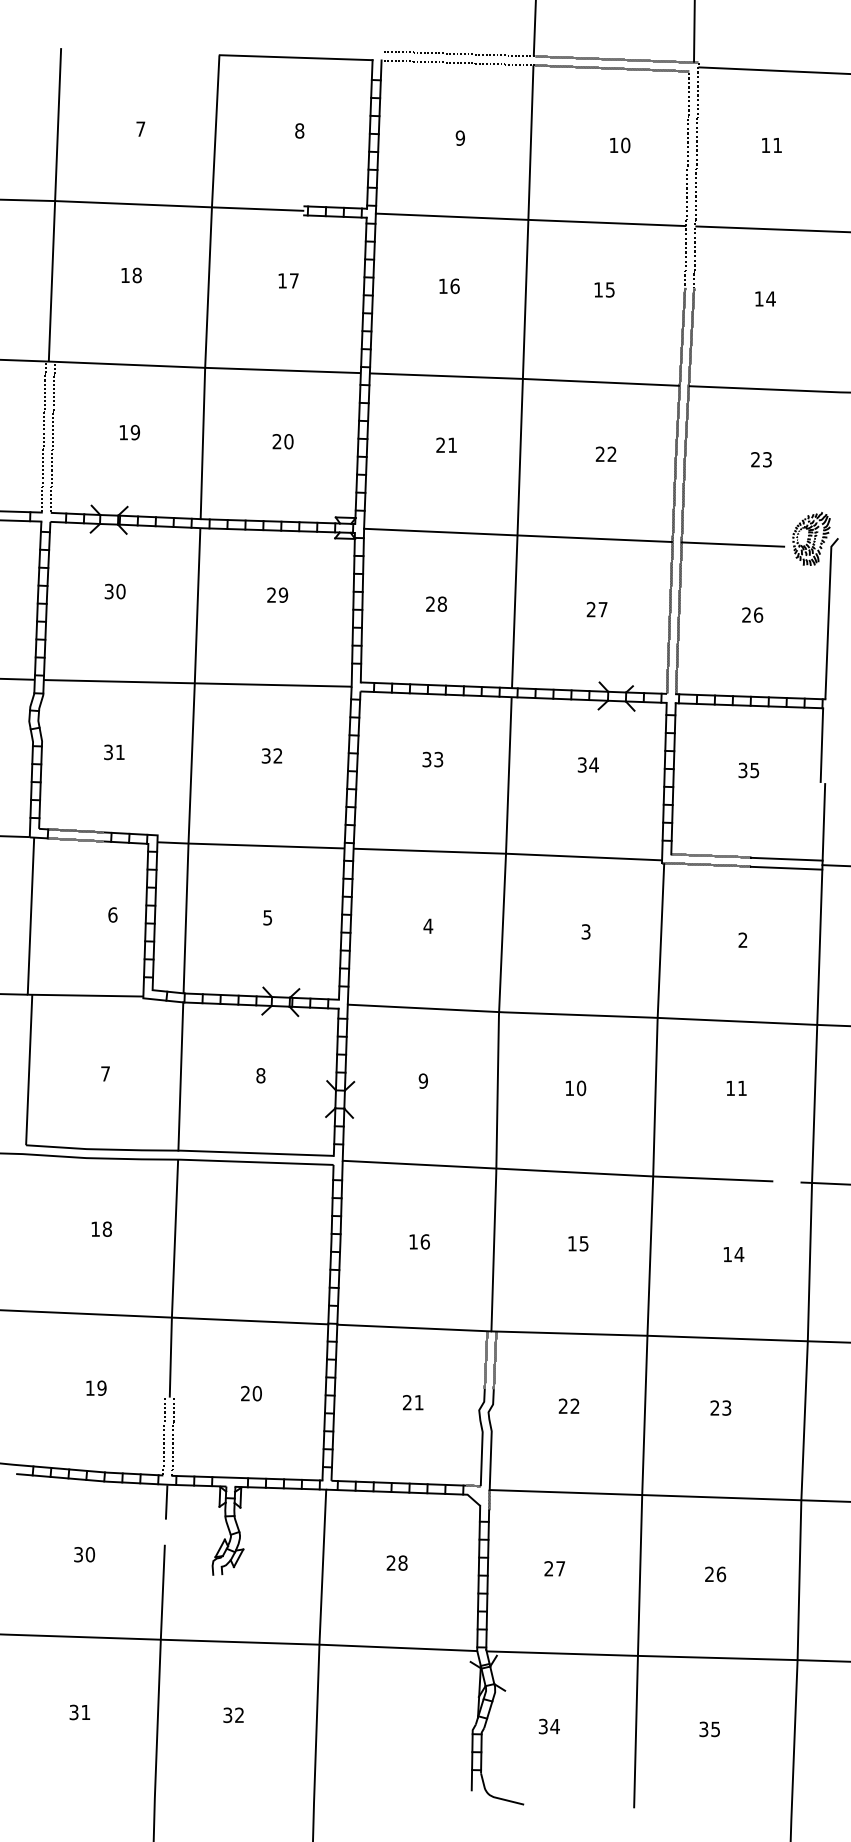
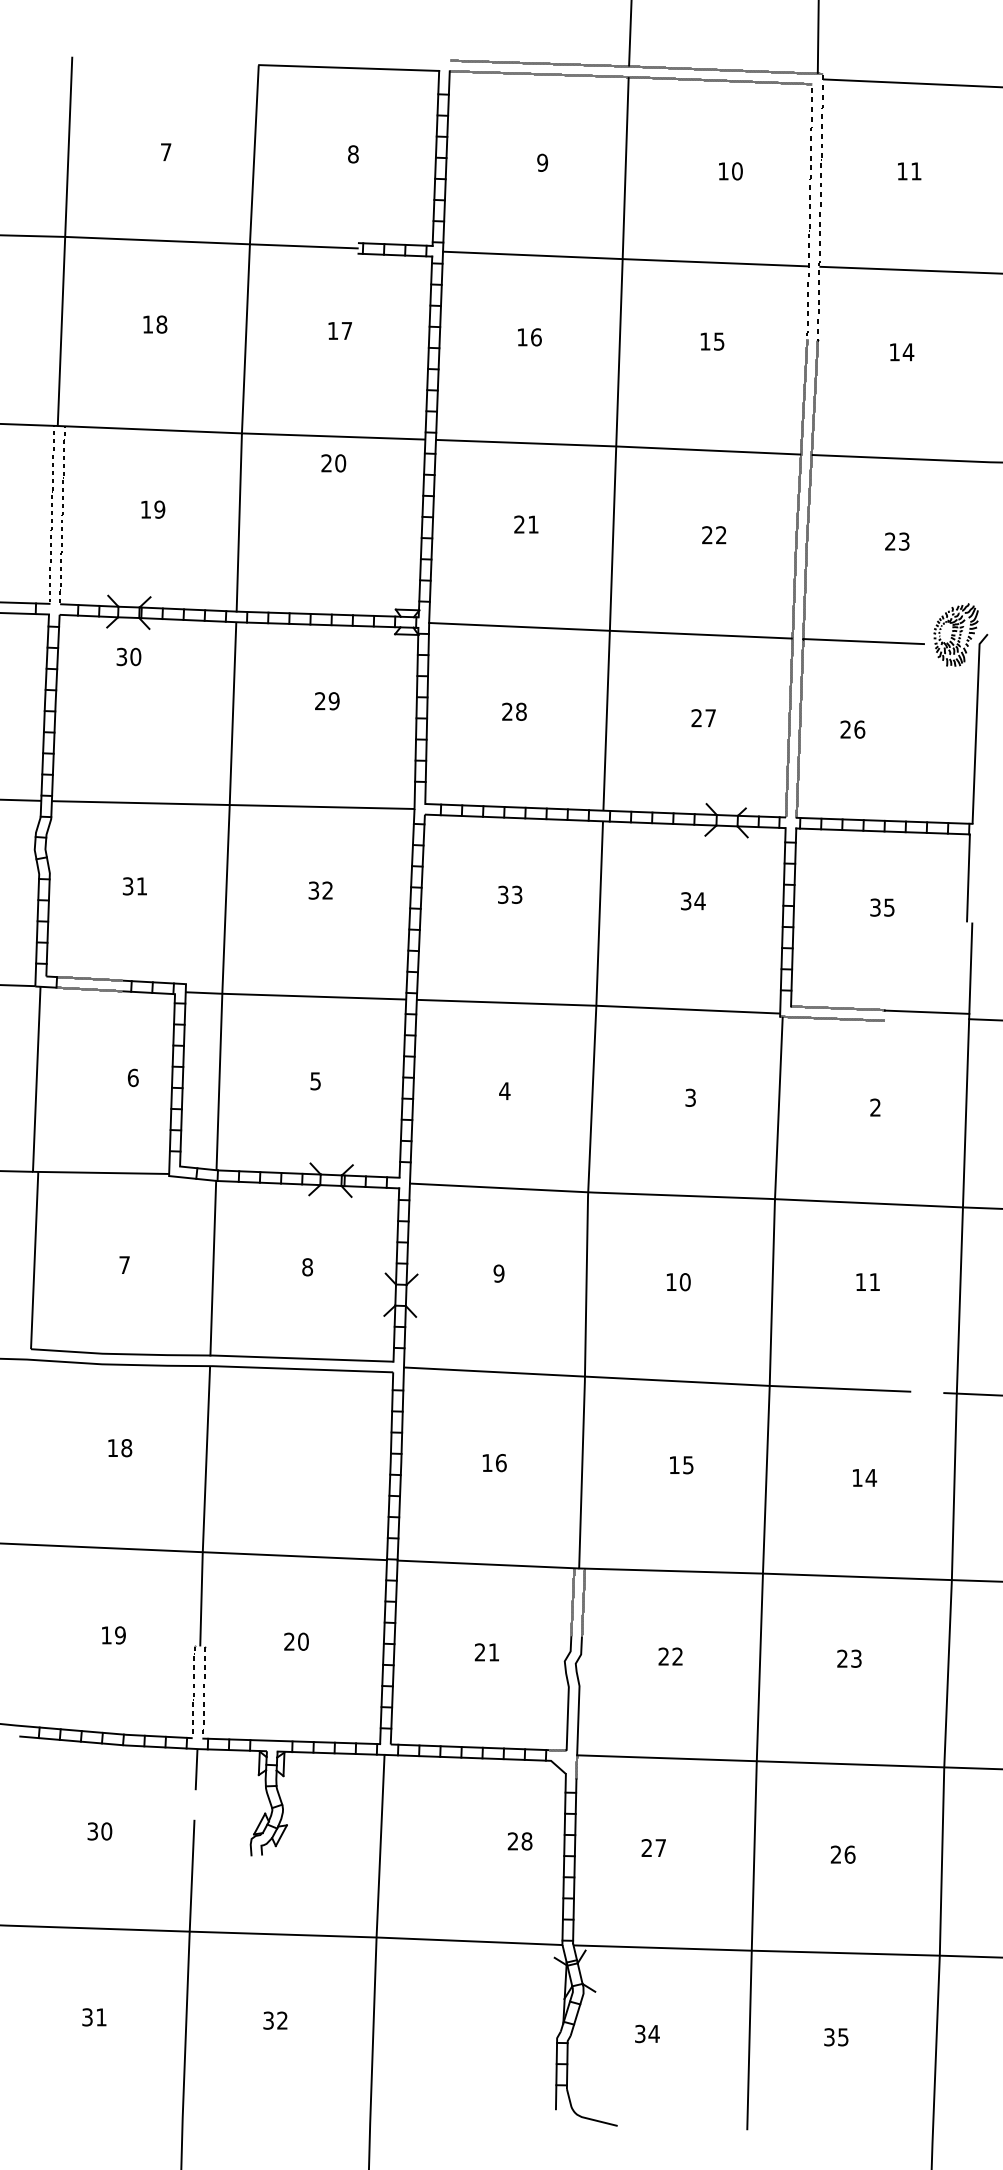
text: (282, 441) -> (333, 463), moved
text: (114, 591) -> (128, 656), moved
text: (752, 614) -> (852, 729), moved
line: (786, 867) -> (926, 1022), removed
text: (396, 1563) -> (519, 1841), moved

